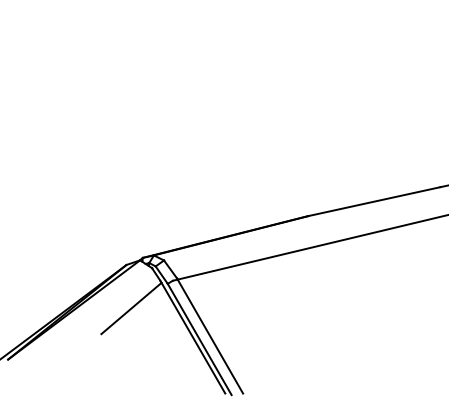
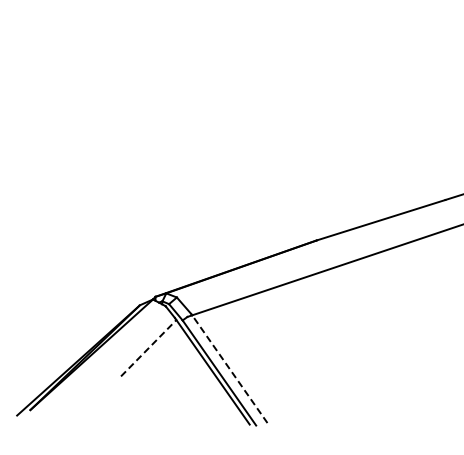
line: (131, 308) -> (148, 348), solid -> dashed
line: (210, 336) -> (229, 369), solid -> dashed

